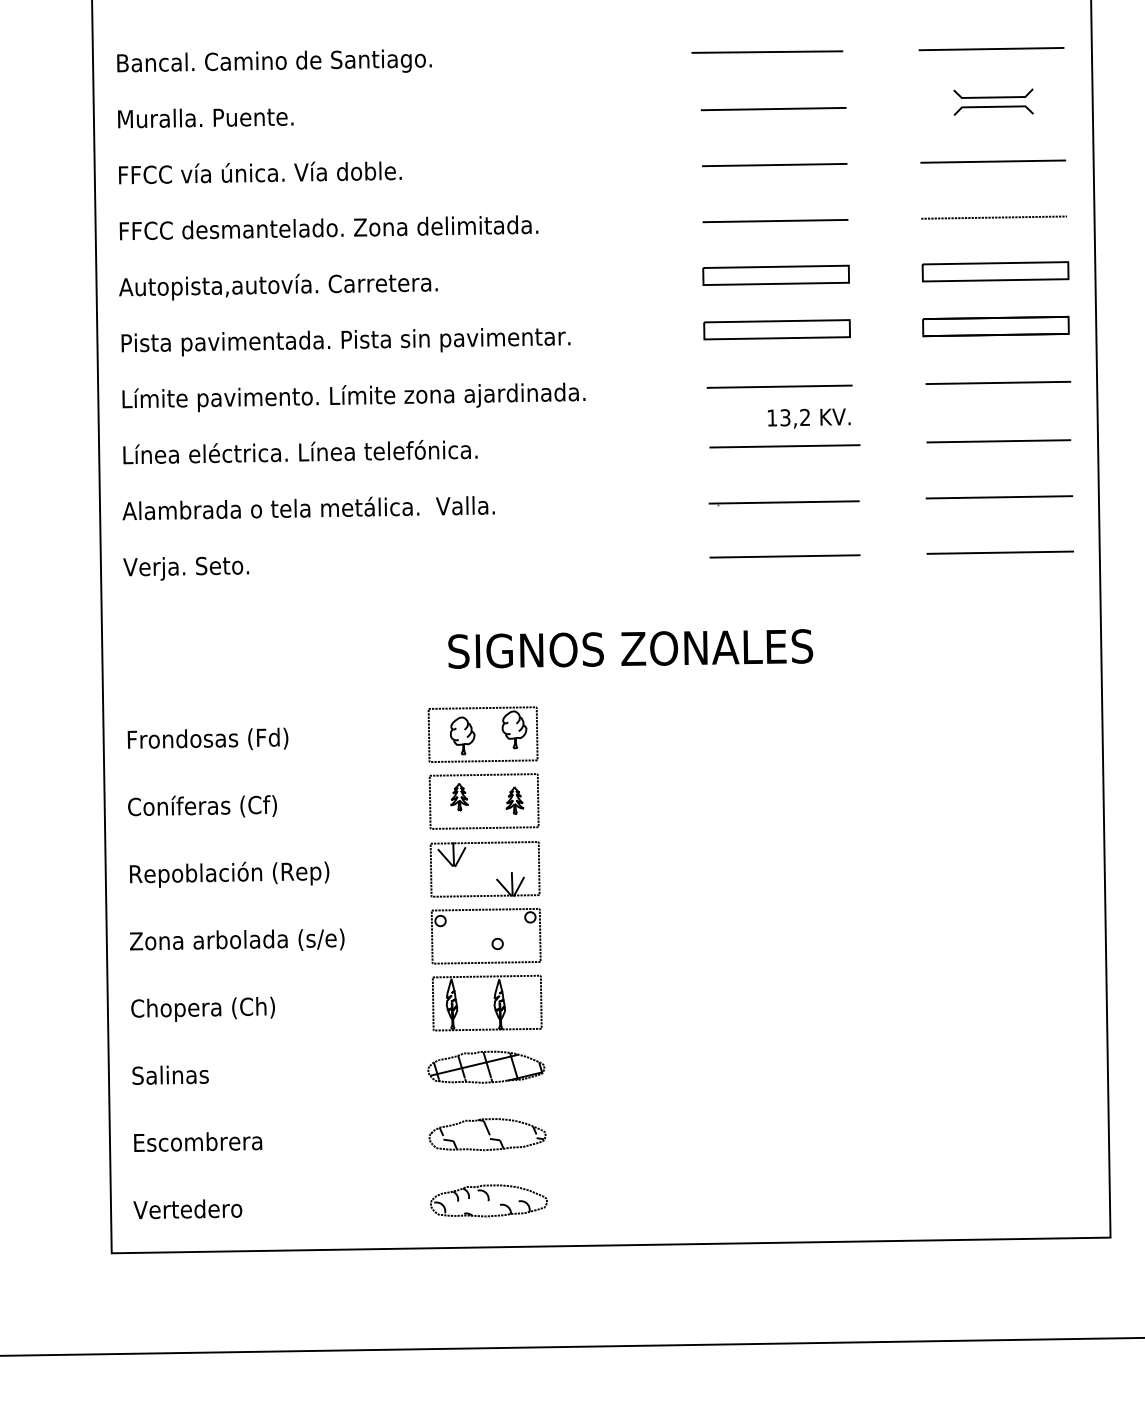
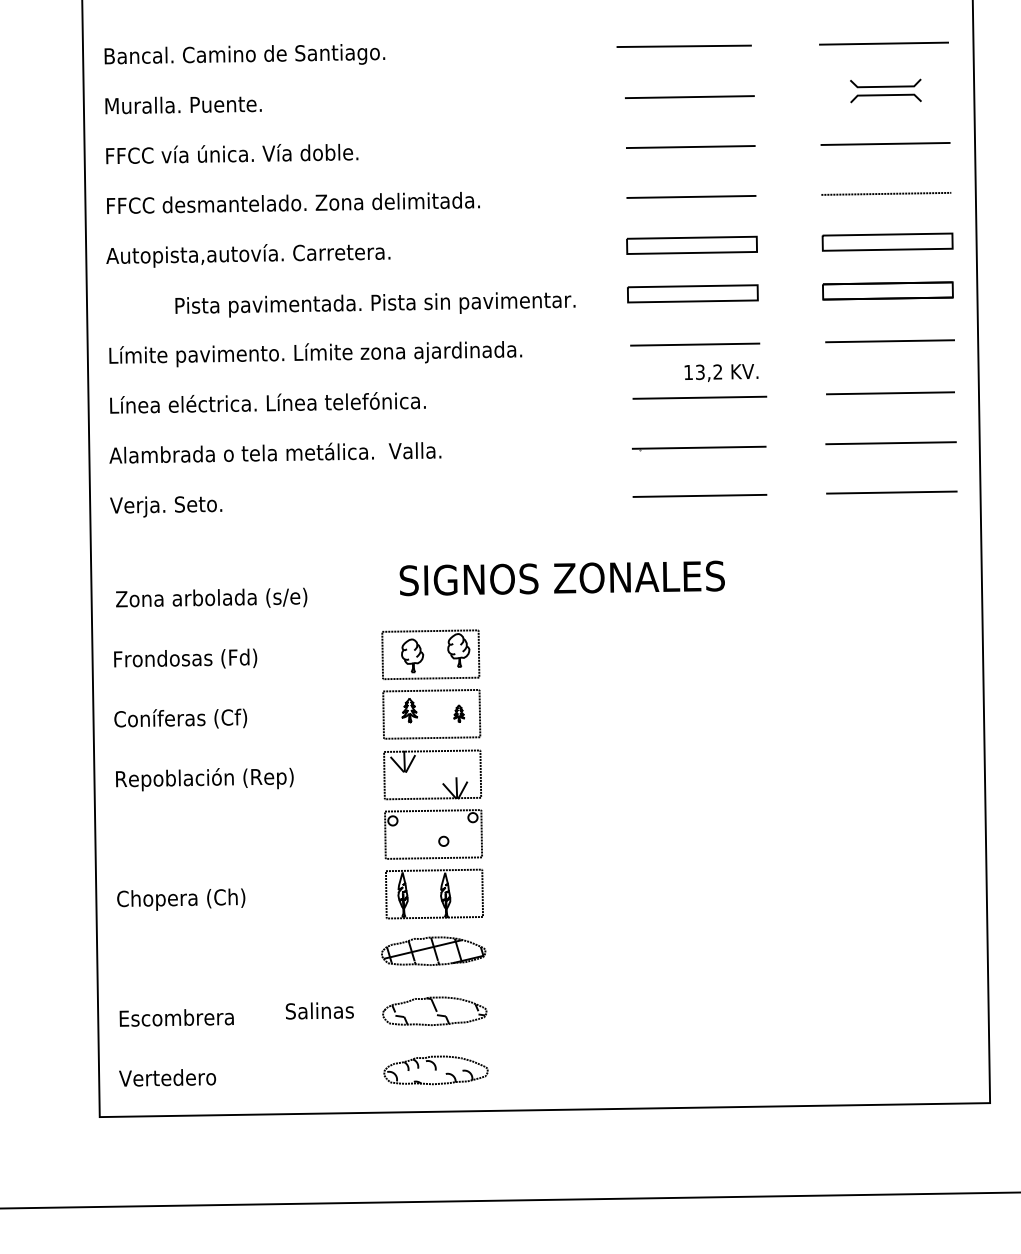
text: (345, 342) -> (375, 305), moved
part: (514, 800) -> (458, 713), size x0.7
text: (237, 939) -> (211, 597), moved
text: (170, 1074) -> (319, 1010), moved

